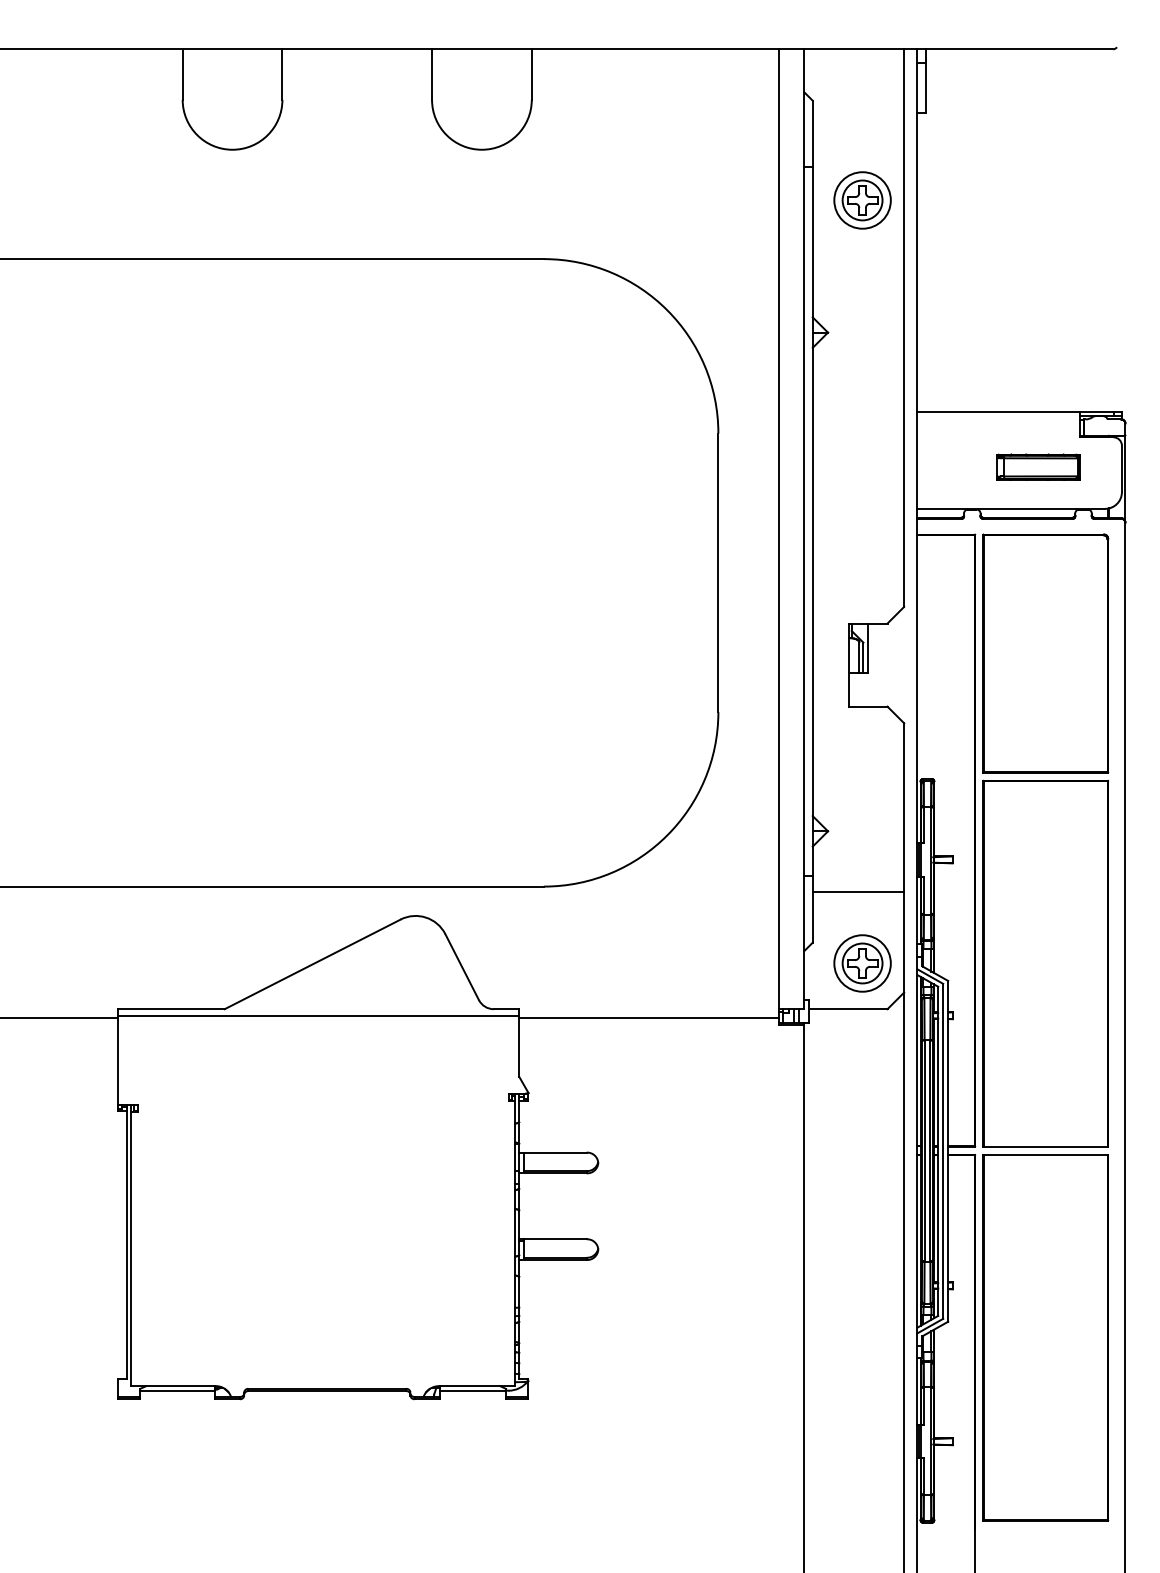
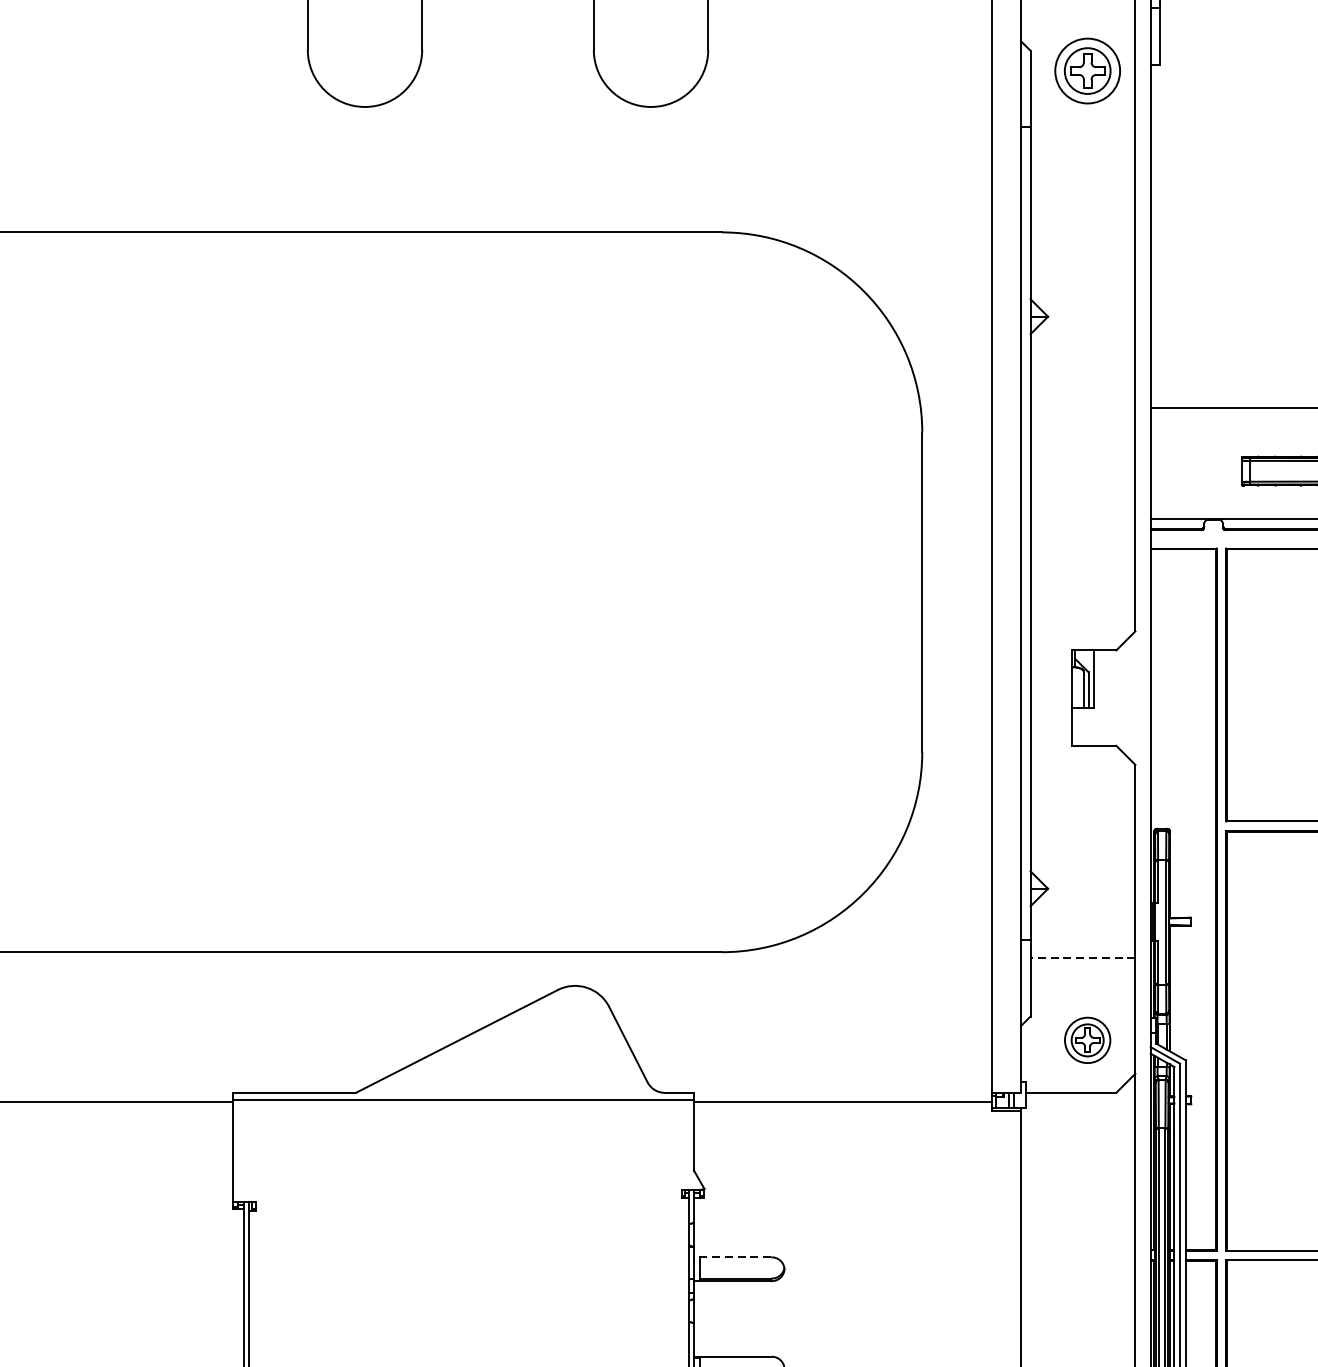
part: (862, 200) -> (1087, 71), moved
line: (858, 892) -> (1083, 958), solid -> dashed
part: (862, 963) -> (1087, 1040), size x0.7
line: (552, 1152) -> (732, 1257), solid -> dashed

